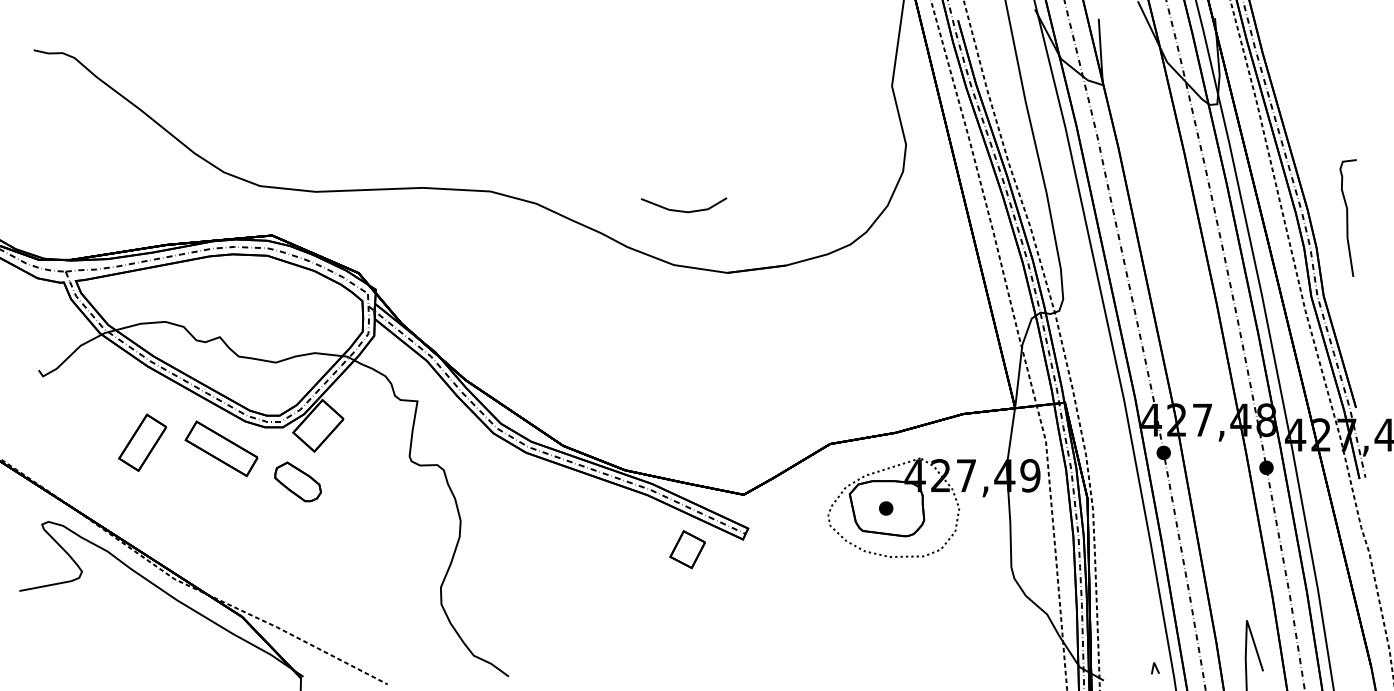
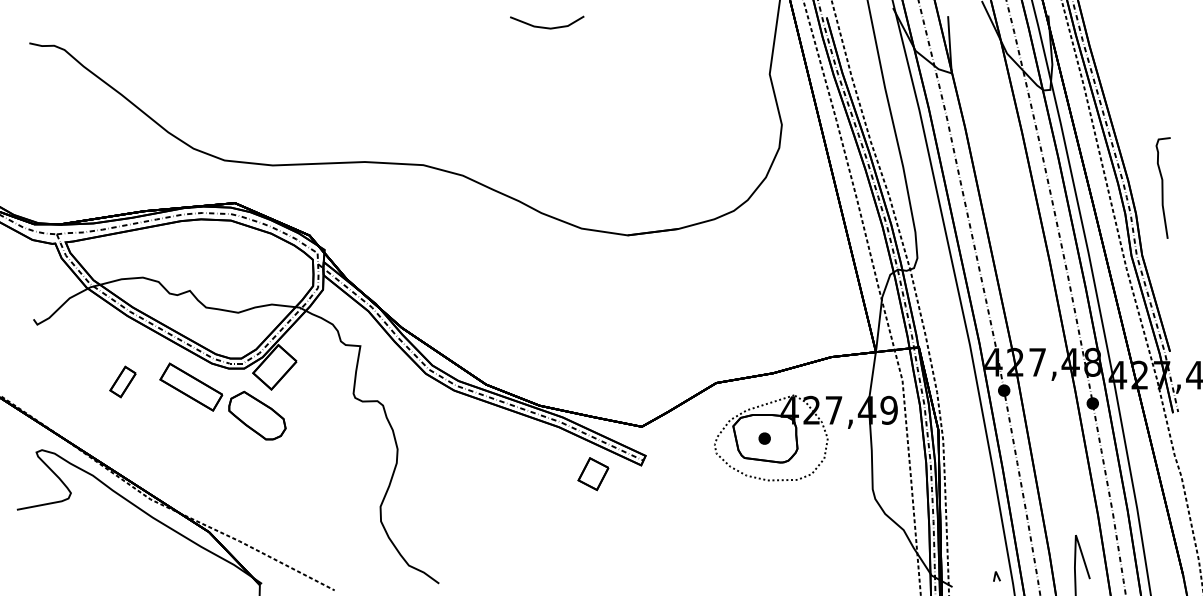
line: (684, 210) -> (547, 27), moved
part: (141, 442) -> (122, 381), size x0.62
part: (297, 481) -> (256, 415), size x1.43

